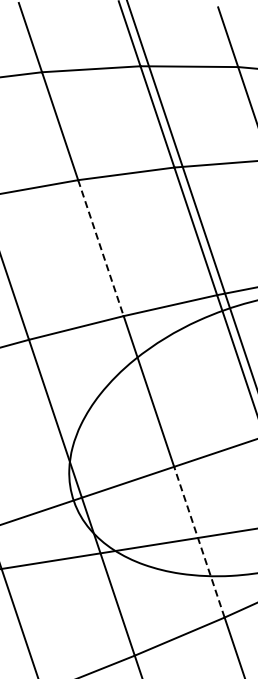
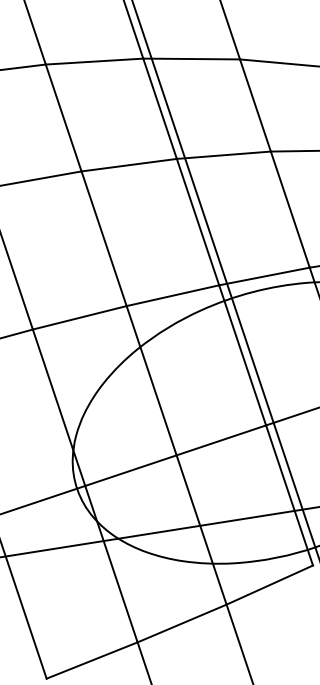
line: (101, 248) -> (104, 239), dashed -> solid
line: (199, 542) -> (201, 530), dashed -> solid

